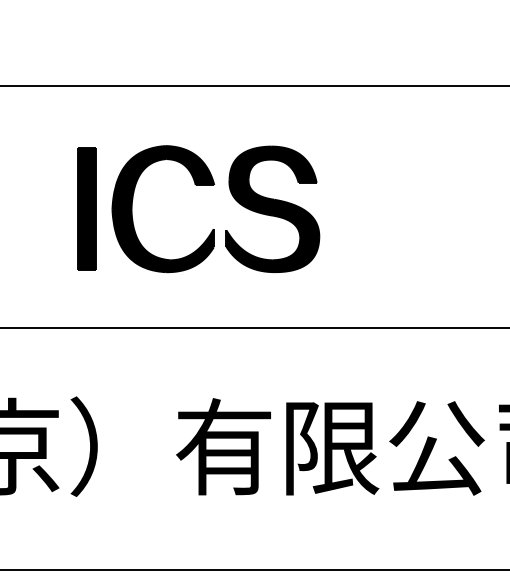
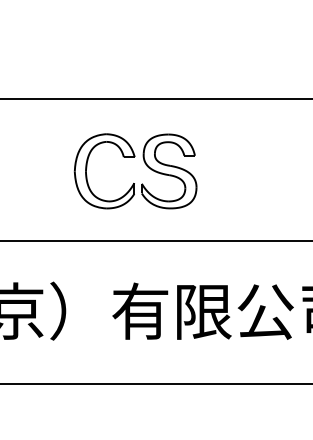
part: (86, 207) -> (59, 170), removed
fill: (162, 209) -> (104, 171), removed
fill: (271, 209) -> (168, 171), removed

